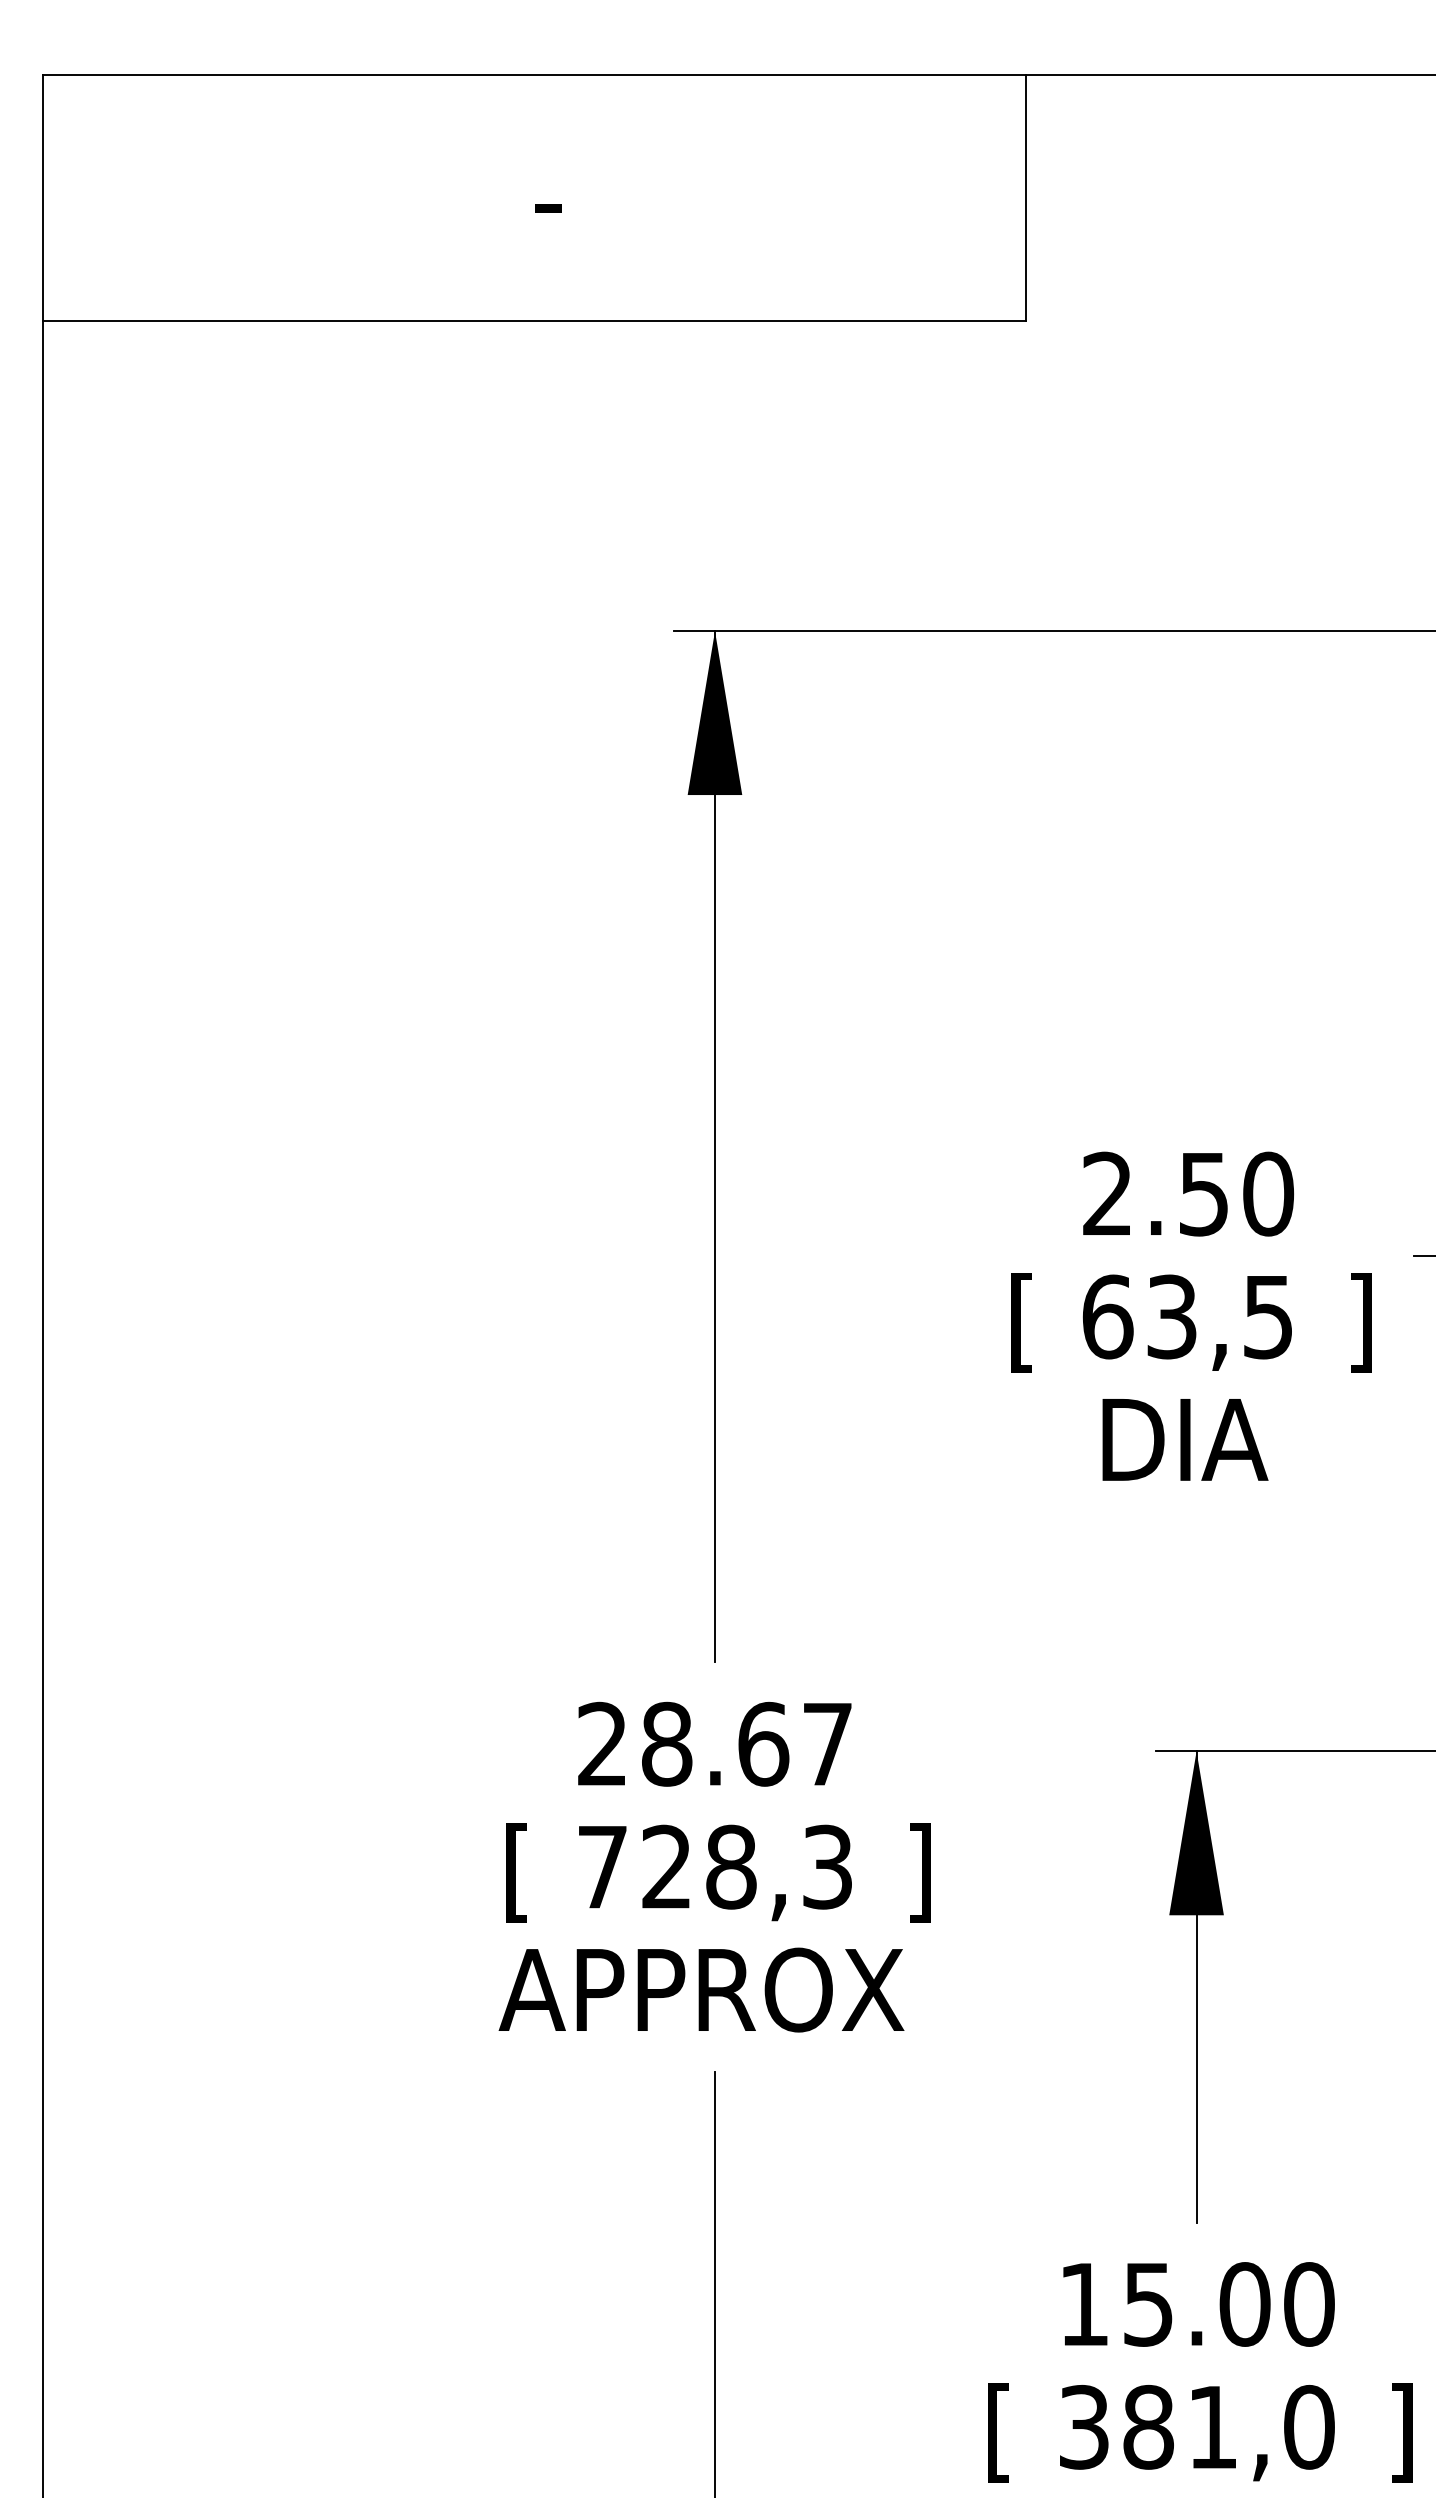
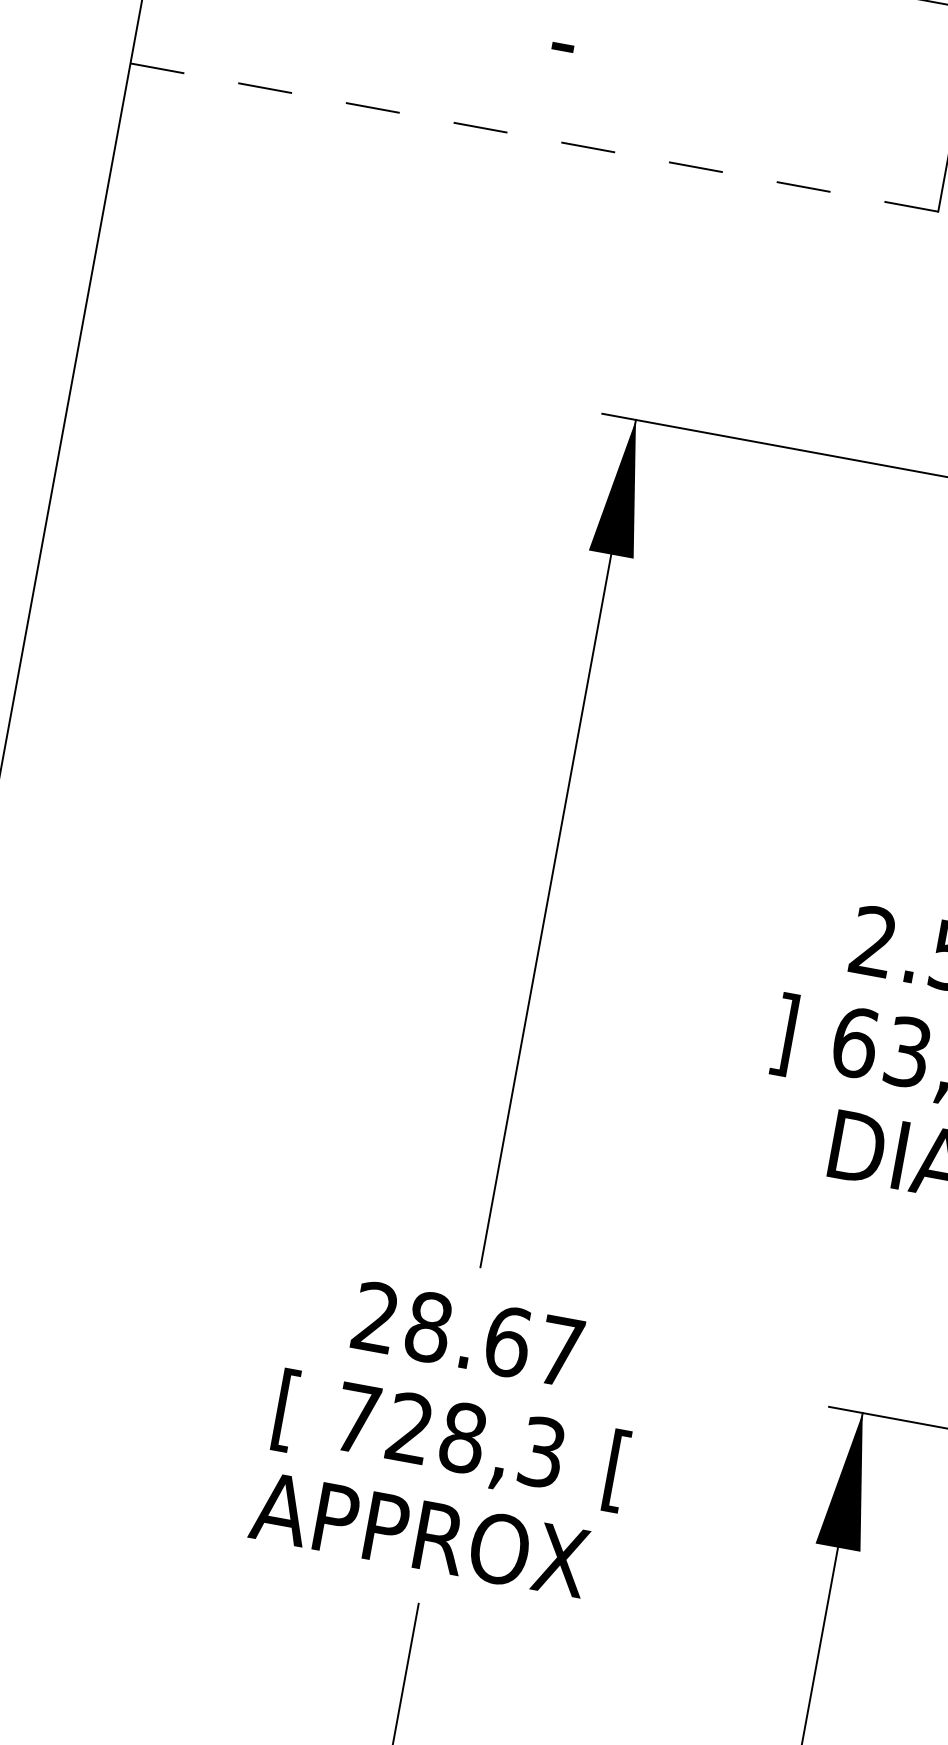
line: (534, 320) -> (534, 137), solid -> dashed
text: (1022, 1322) -> (784, 1034), [ -> ]
text: (919, 1872) -> (616, 1470), ] -> [

